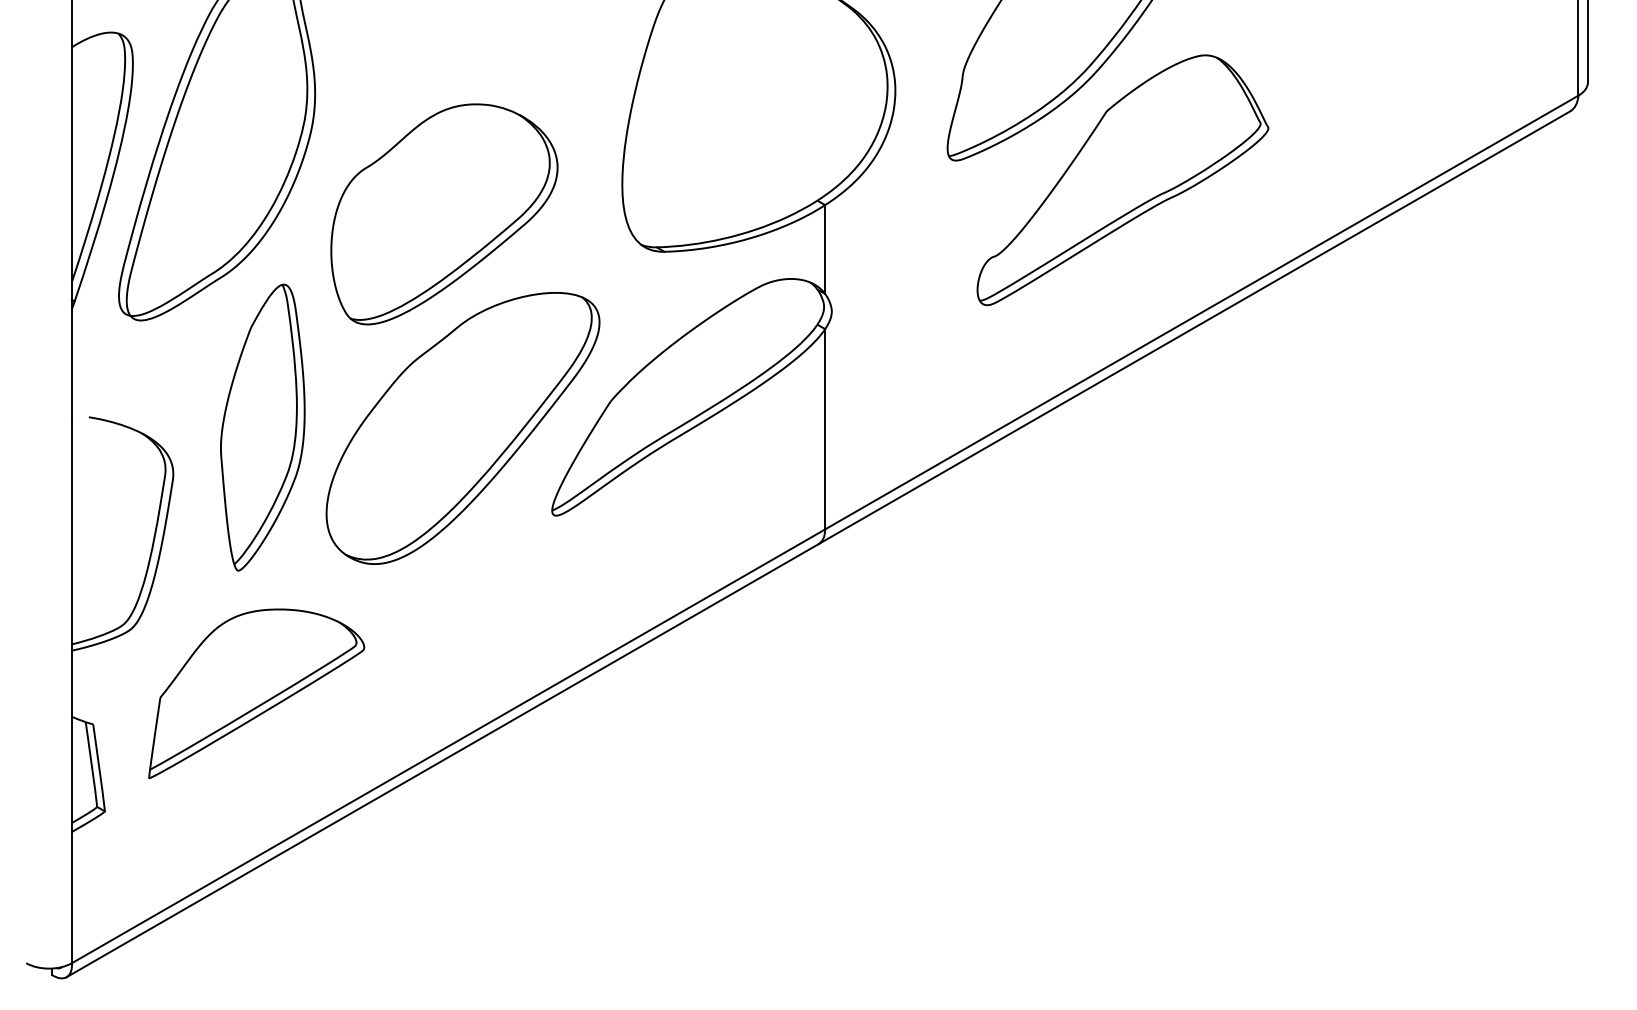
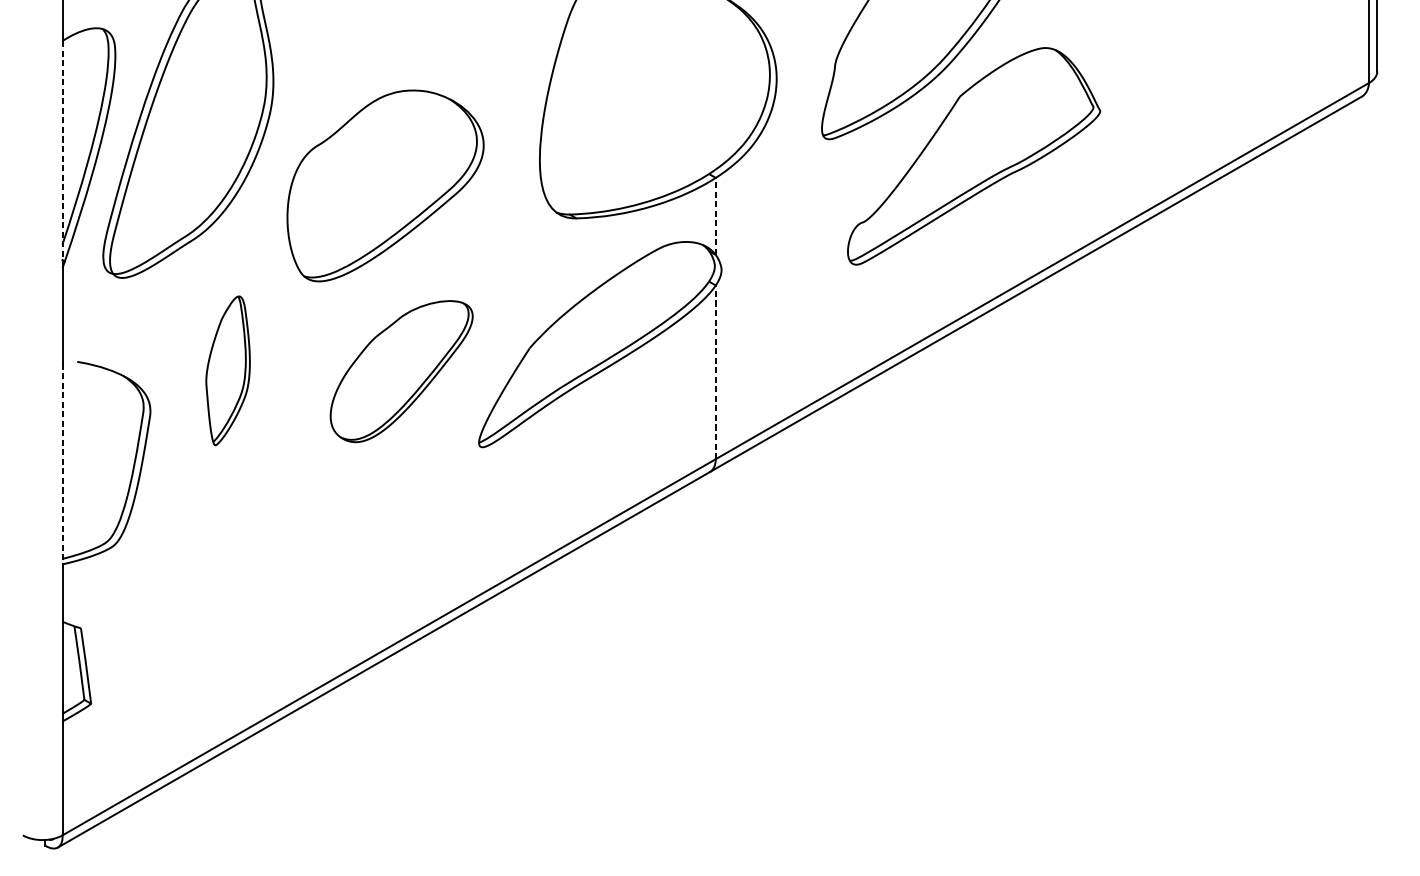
line: (71, 178) -> (62, 154), solid -> dashed
line: (825, 249) -> (716, 216), solid -> dashed
part: (262, 427) -> (227, 370), size x0.6
part: (462, 428) -> (401, 371), size x0.6
line: (825, 428) -> (716, 371), solid -> dashed
line: (71, 534) -> (62, 463), solid -> dashed
part: (256, 693) -> (222, 601), removed

